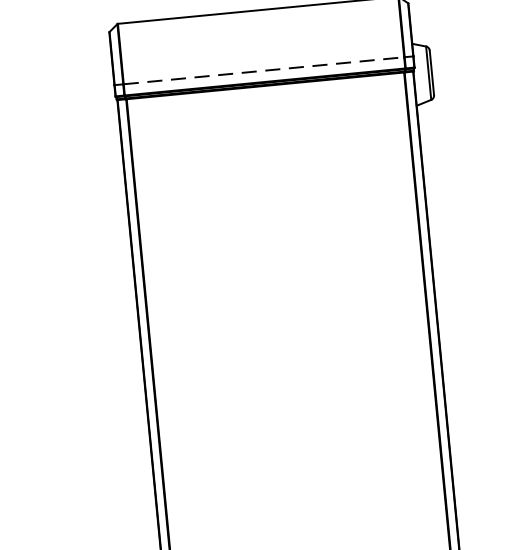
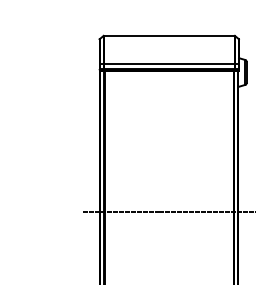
line: (264, 71) -> (169, 64), dashed -> solid
line: (292, 387) -> (168, 211), added

